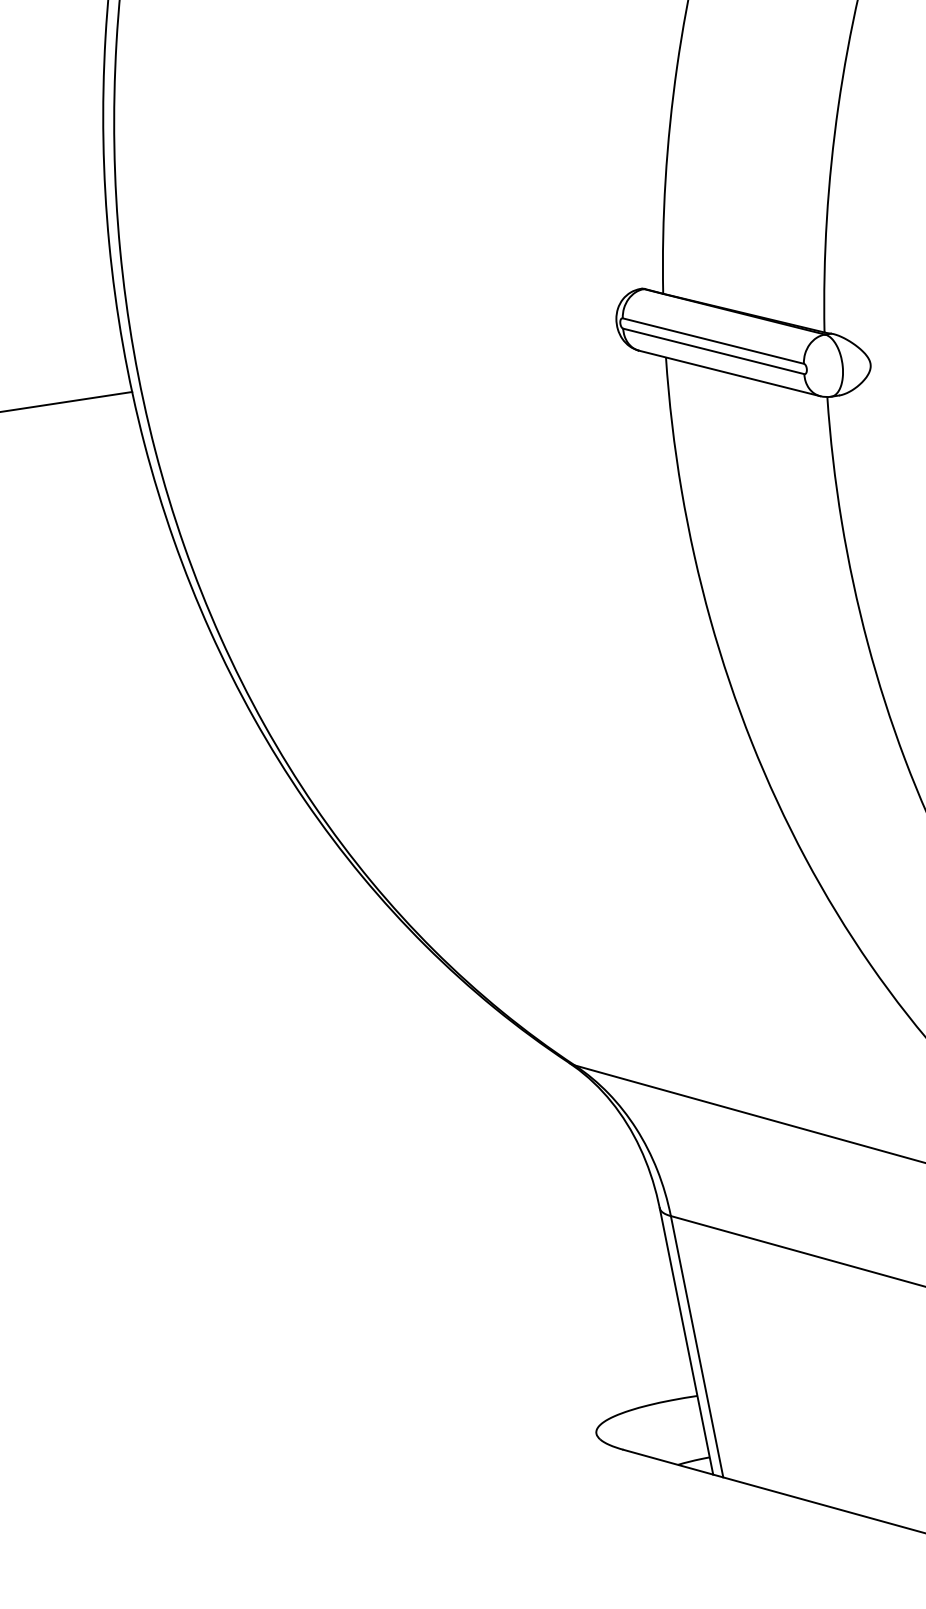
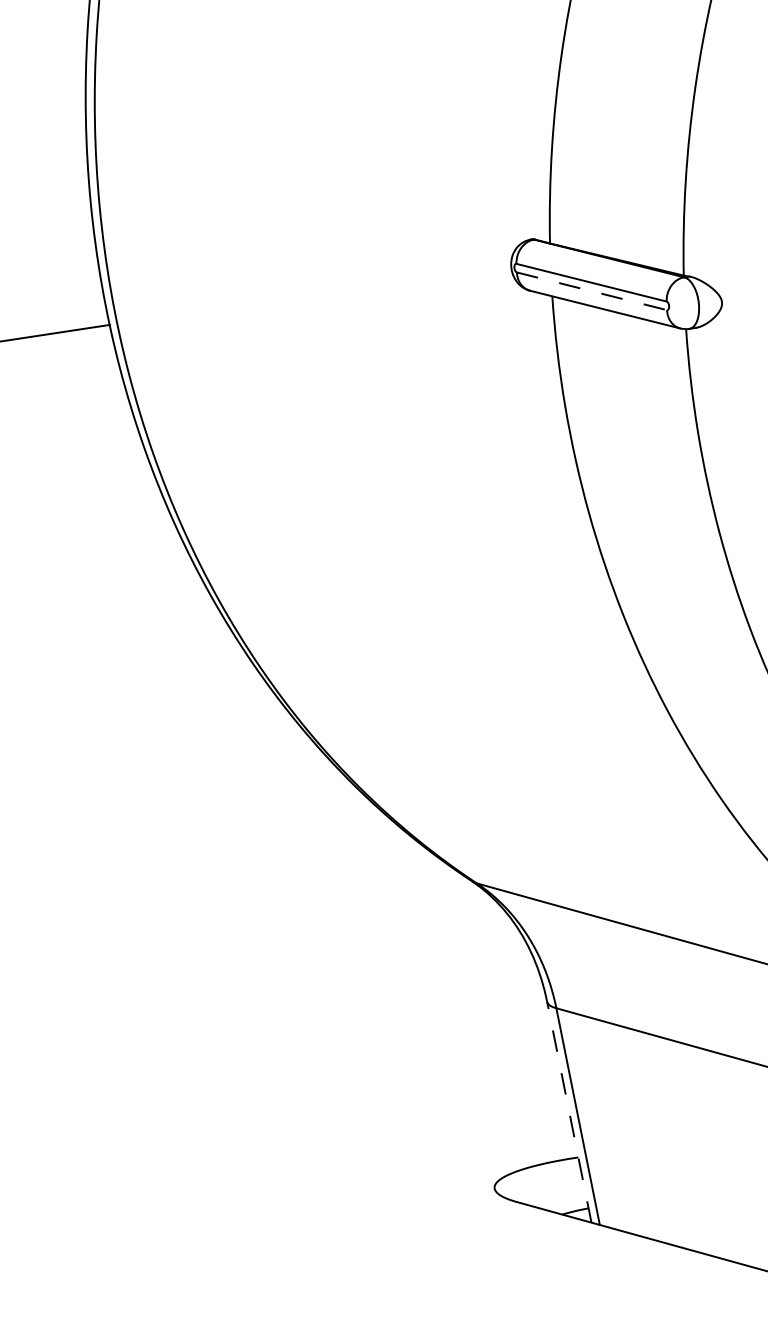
line: (714, 351) -> (592, 291), solid -> dashed
line: (686, 1341) -> (569, 1112), solid -> dashed

